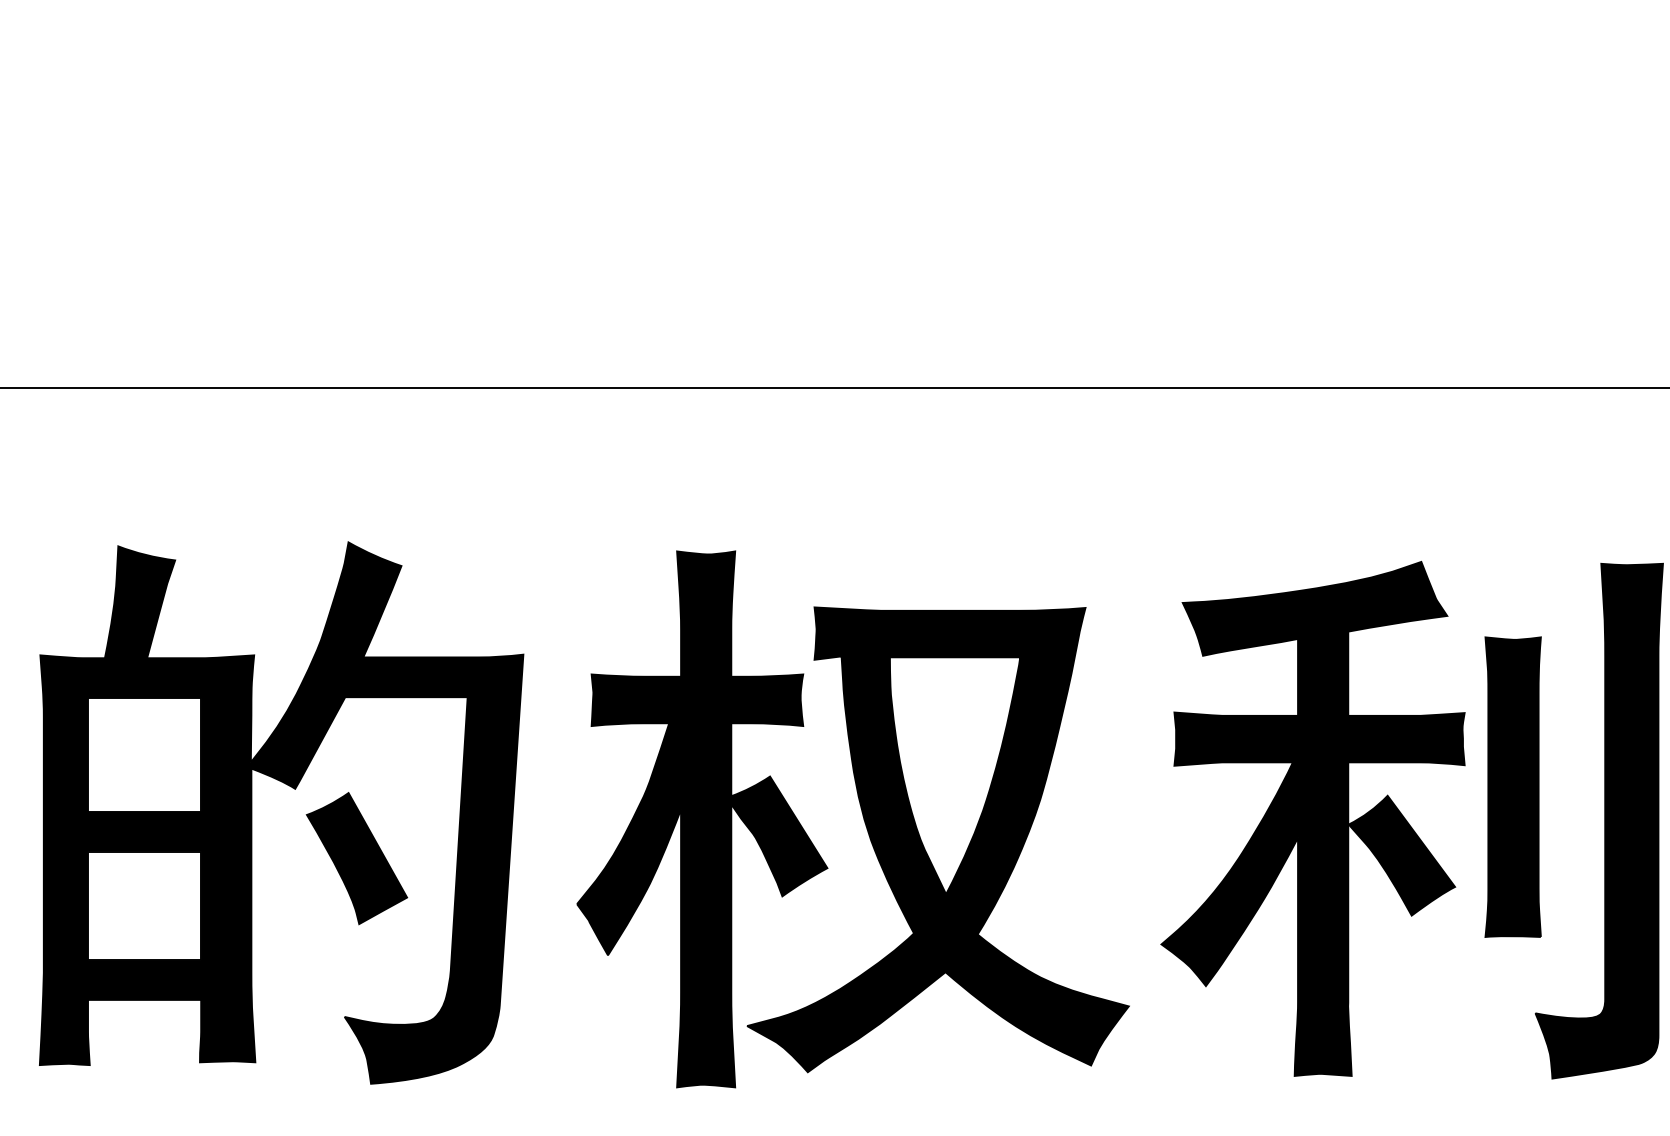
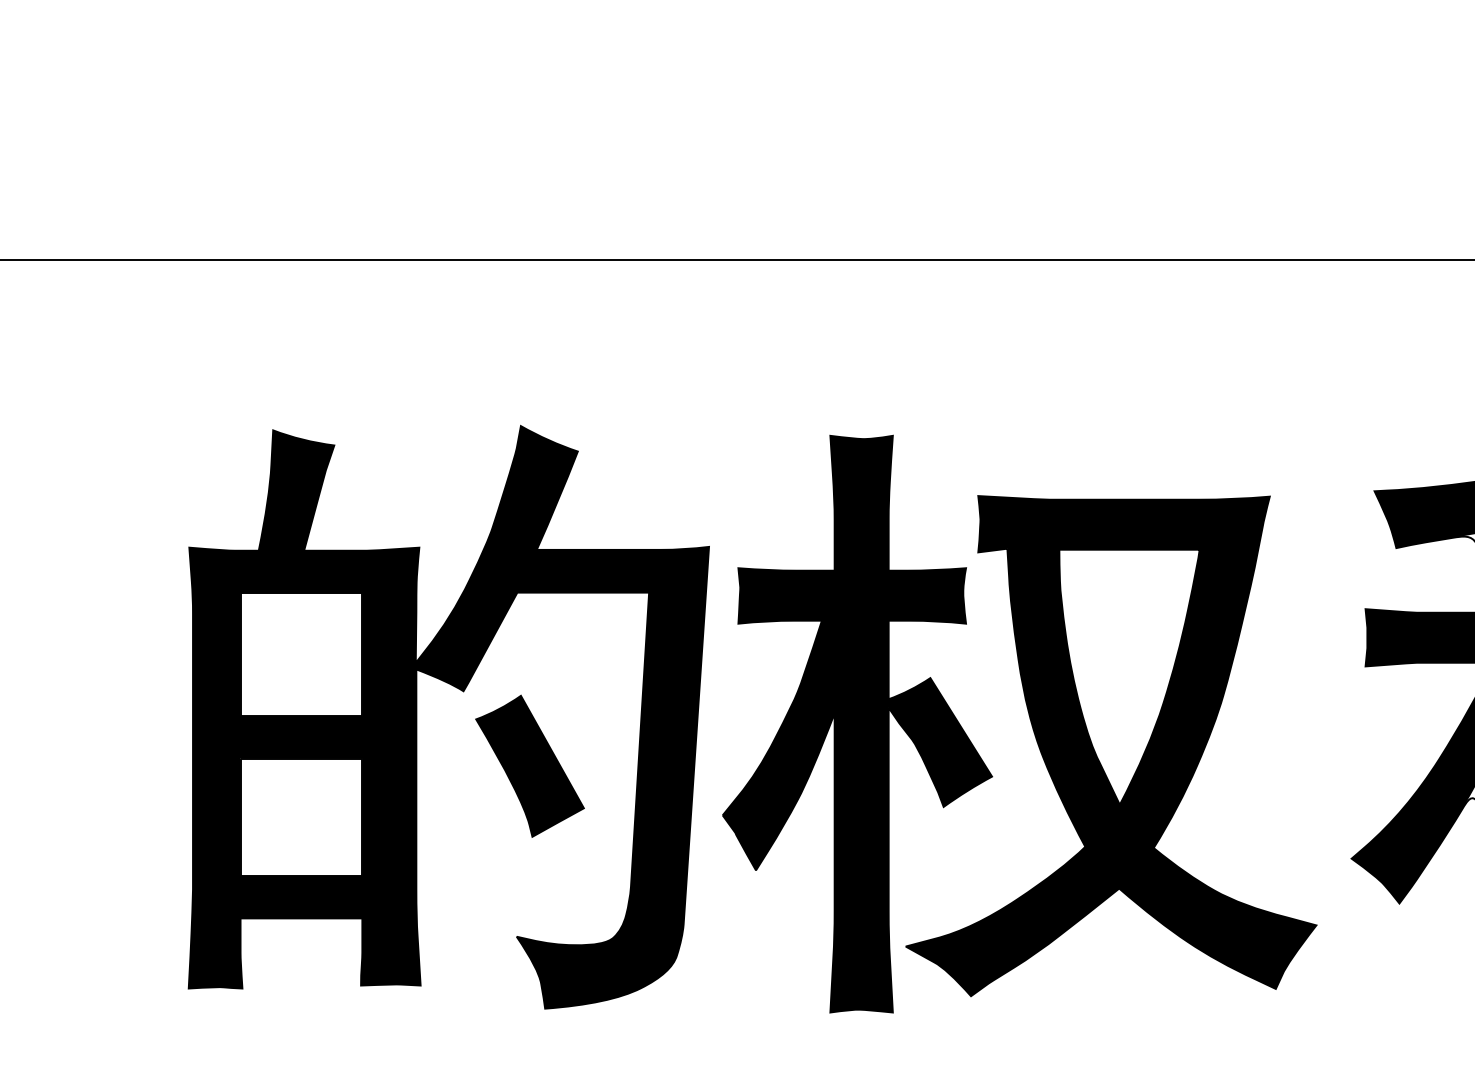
part: (305, 814) -> (474, 718), moved

